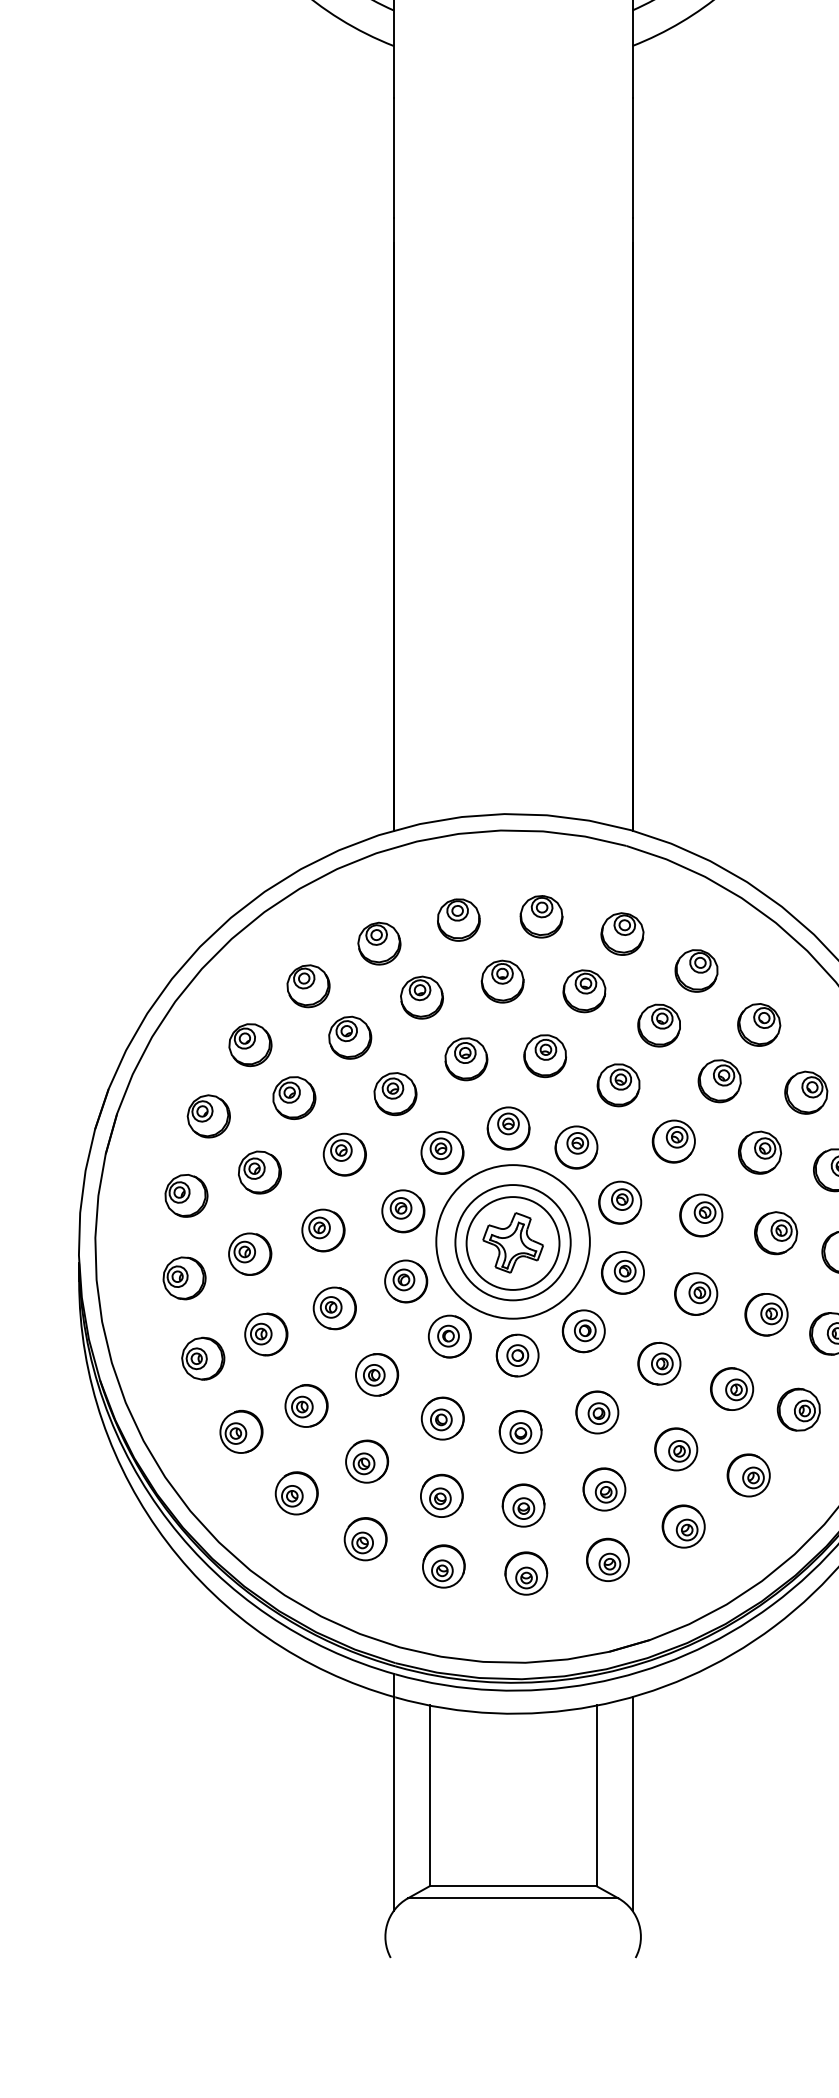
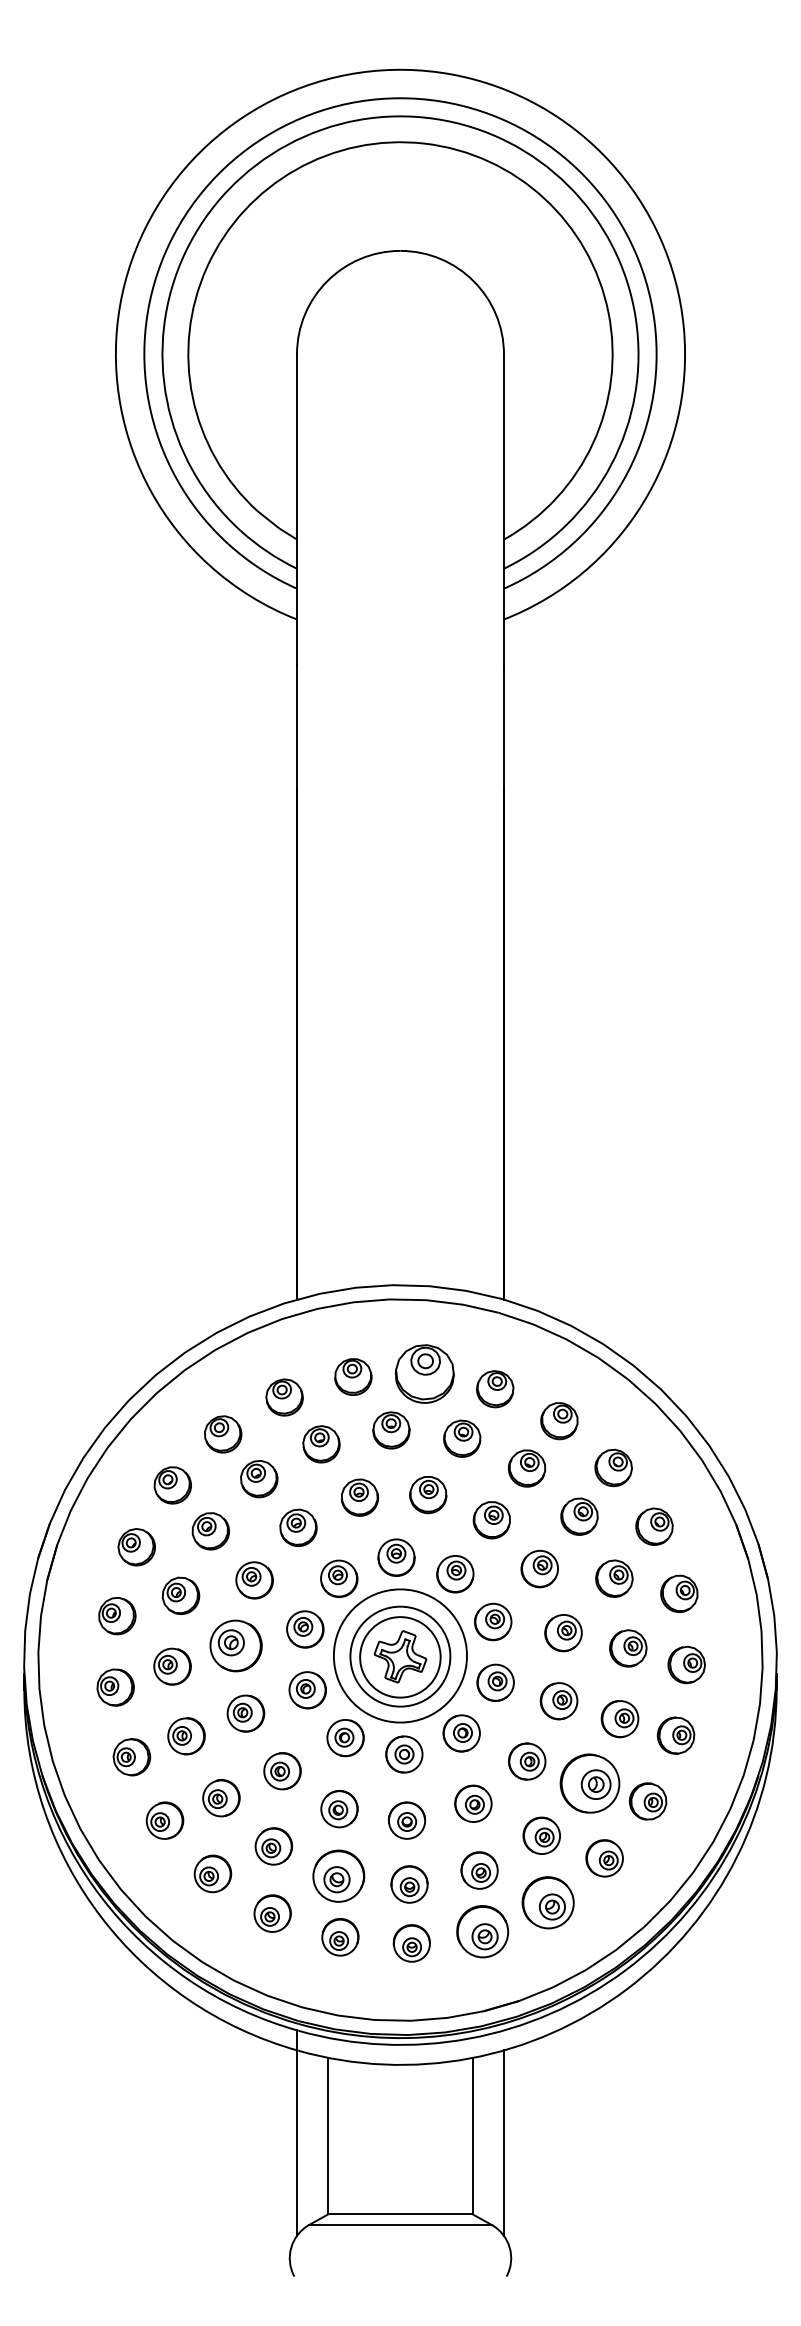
part: (542, 917) -> (425, 1374), size x1.6
part: (322, 1230) -> (235, 1646), size x1.4
part: (732, 1389) -> (590, 1783), size x1.6
part: (441, 1495) -> (338, 1875), size x1.4
part: (683, 1526) -> (548, 1902), size x1.4
part: (607, 1559) -> (482, 1931), size x1.4

